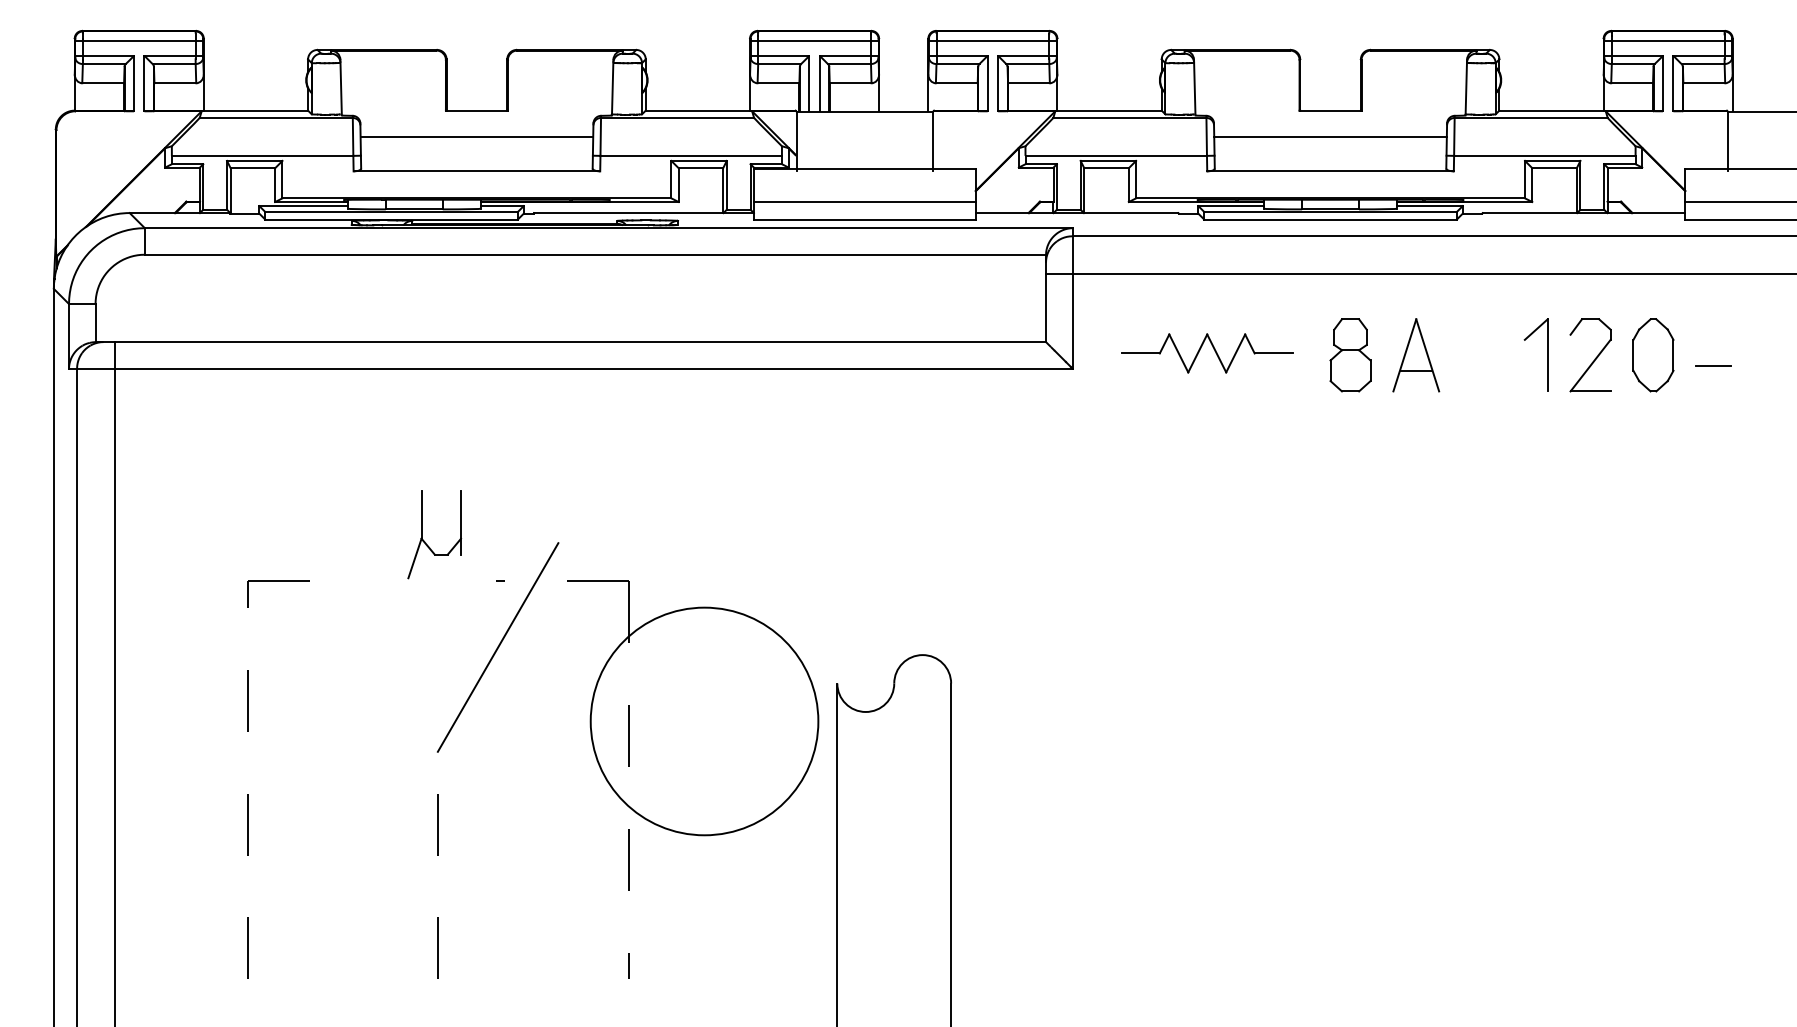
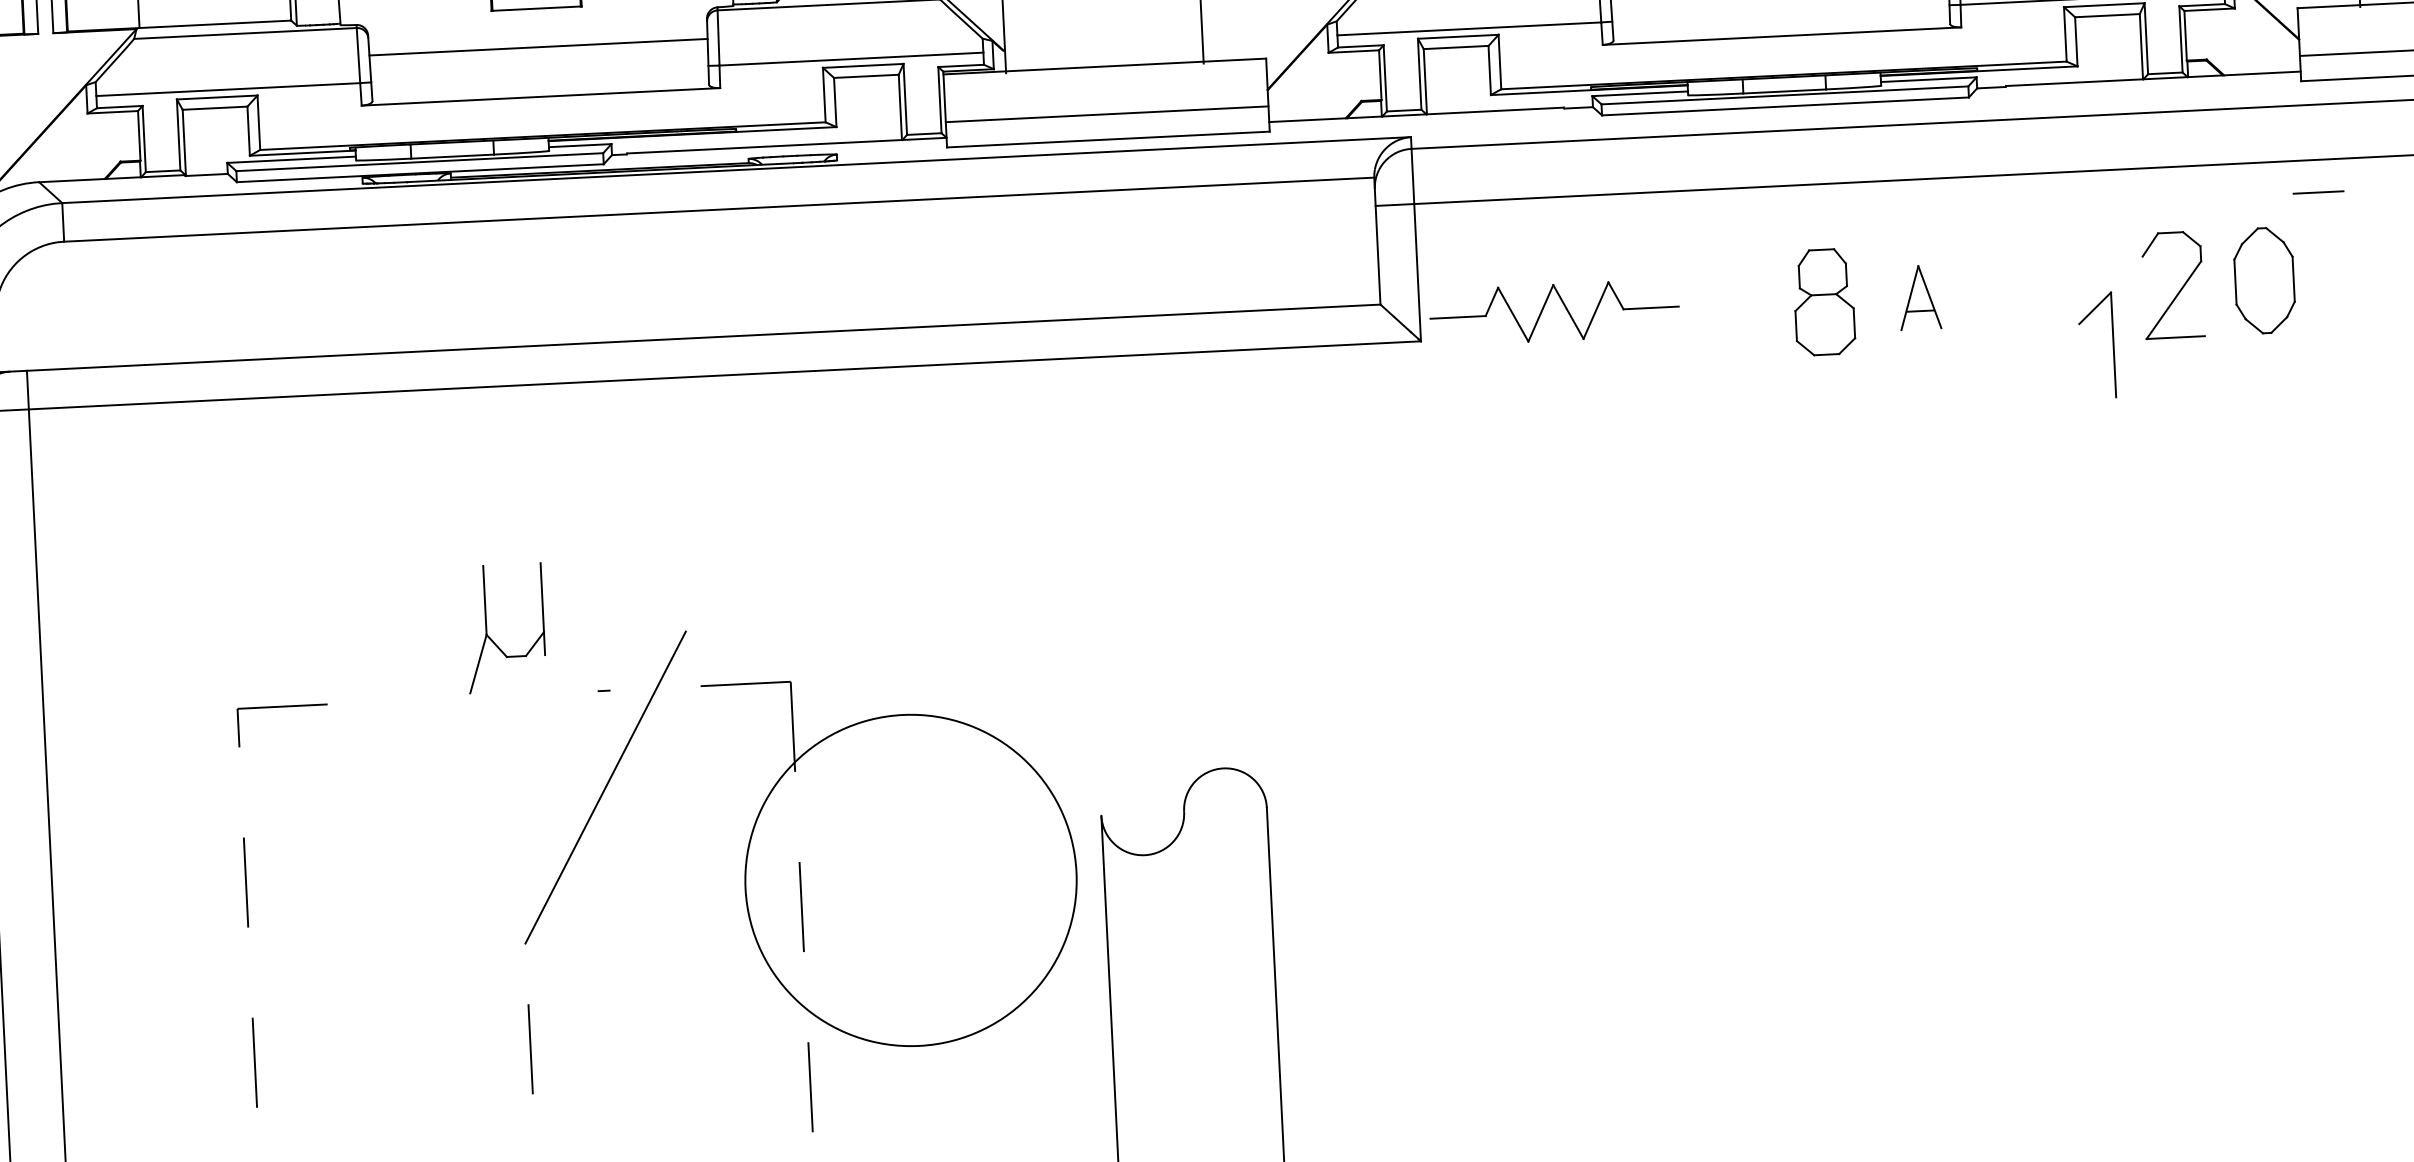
part: (1213, 349) -> (1563, 306), moved
part: (1547, 354) -> (2113, 343), moved
part: (1416, 355) -> (1920, 297), size x0.6
line: (1713, 365) -> (2318, 192), moved

